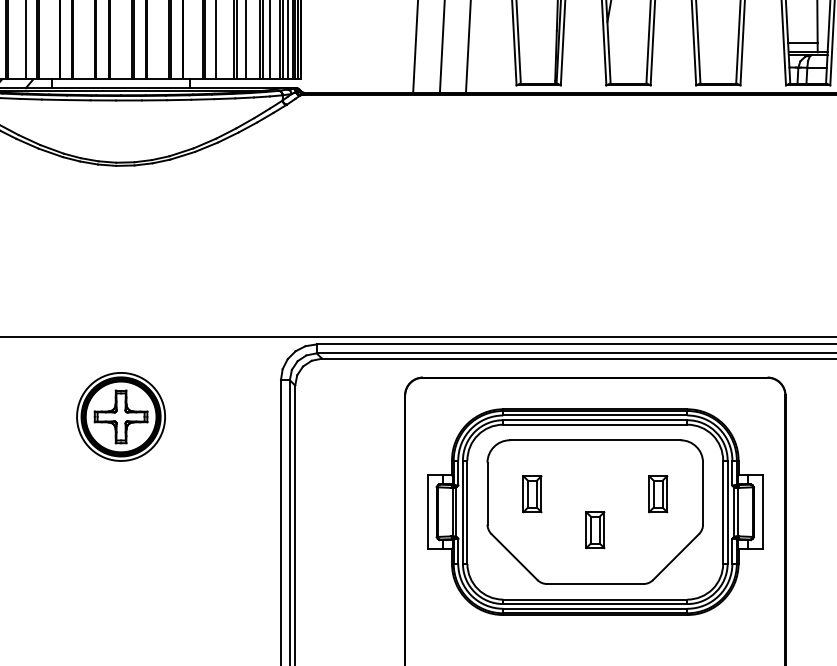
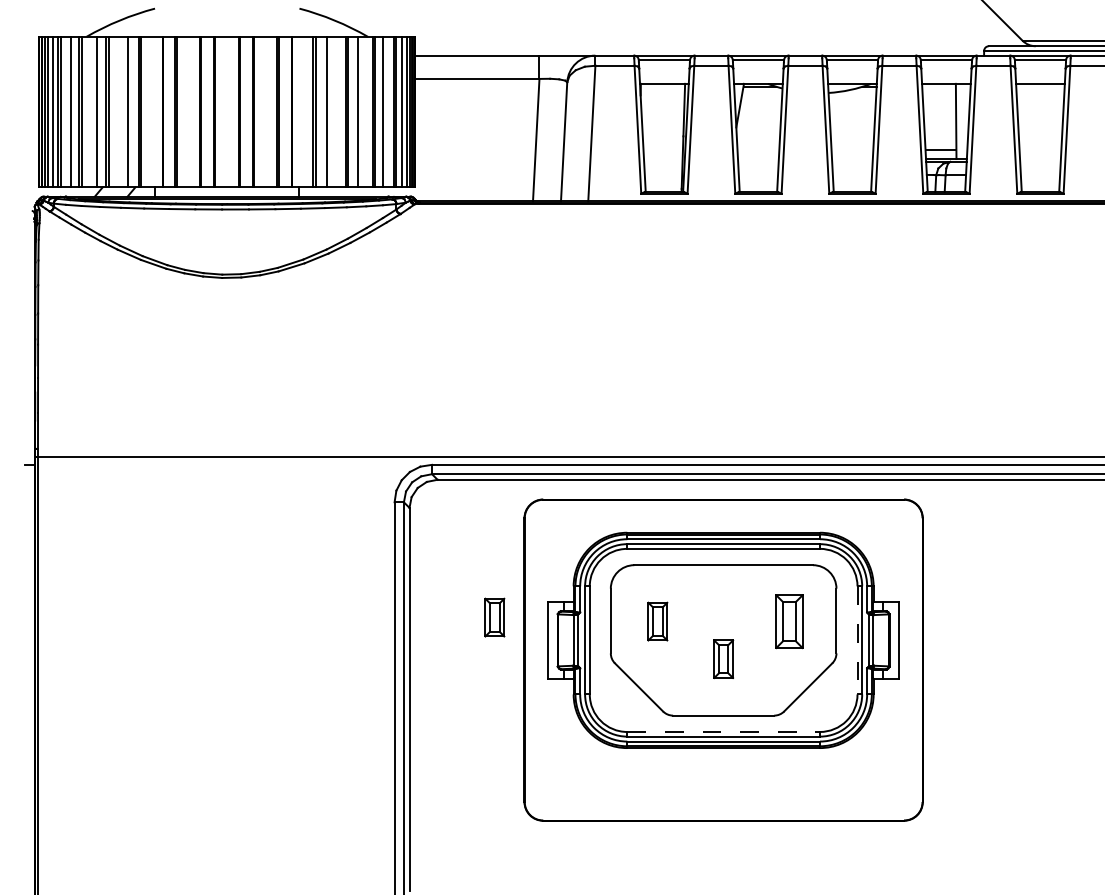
part: (121, 416) -> (227, 540), removed
part: (376, 490) -> (494, 617), added
part: (658, 494) -> (789, 621), size x1.4
line: (723, 512) -> (857, 640), solid -> dashed
line: (596, 599) -> (724, 731), solid -> dashed

